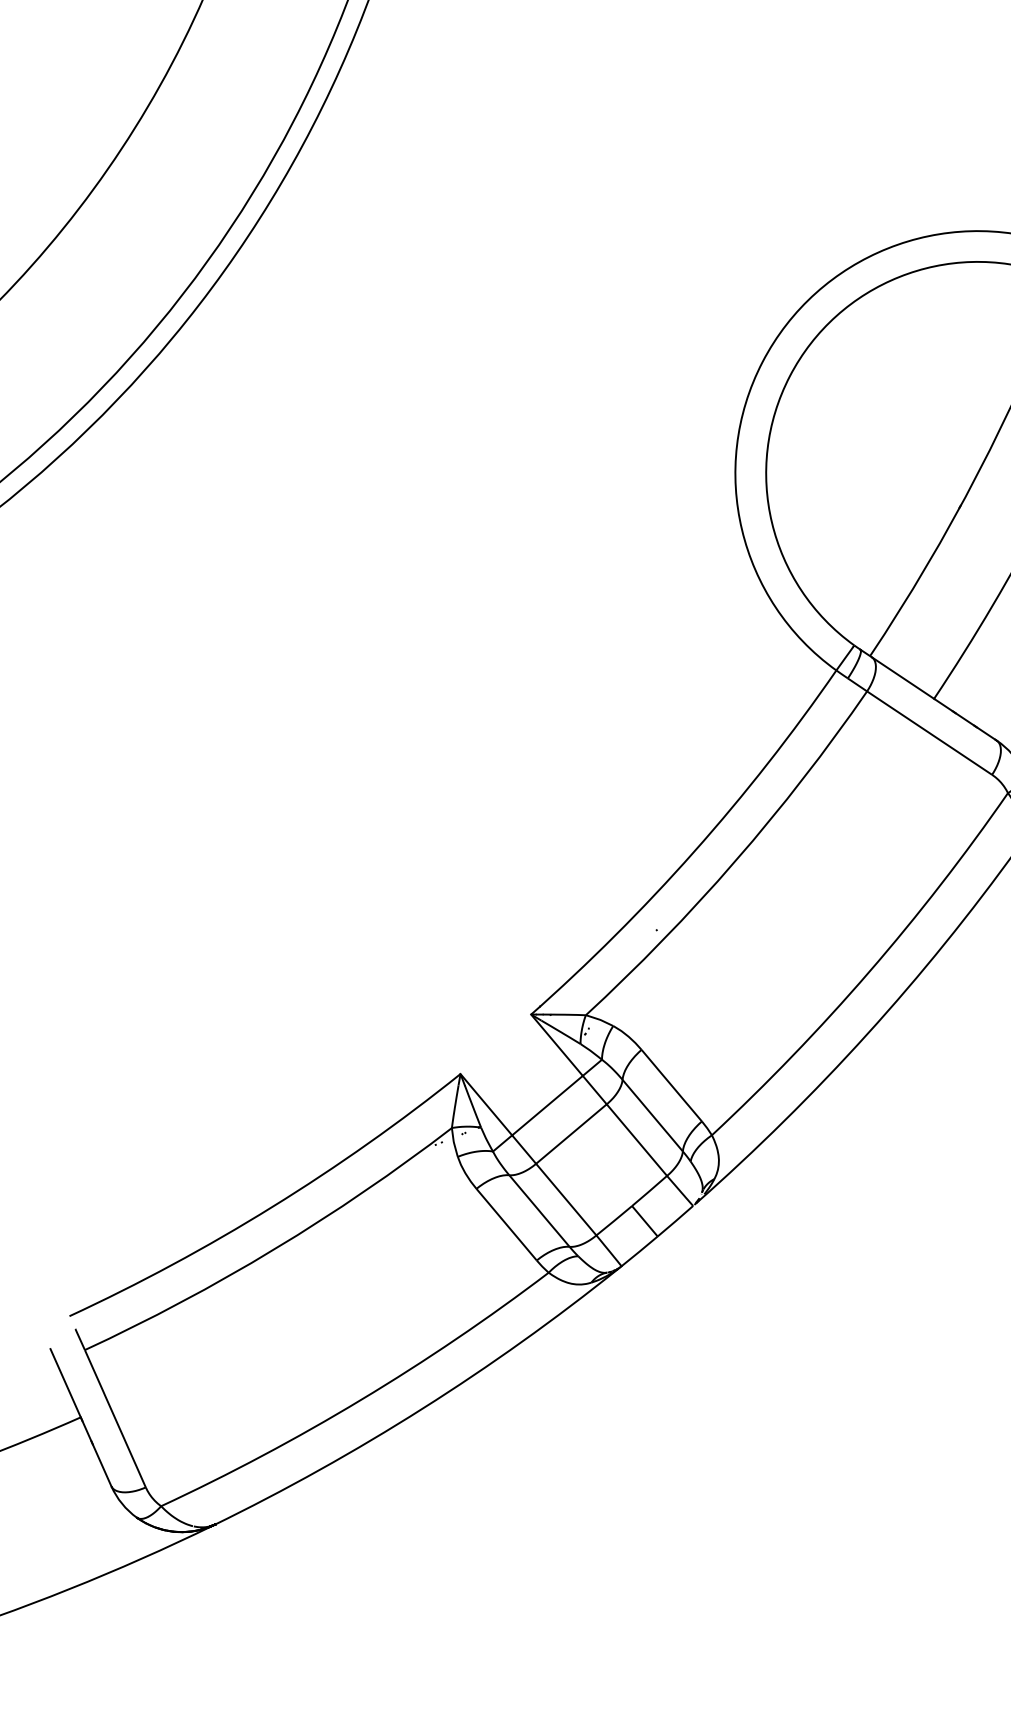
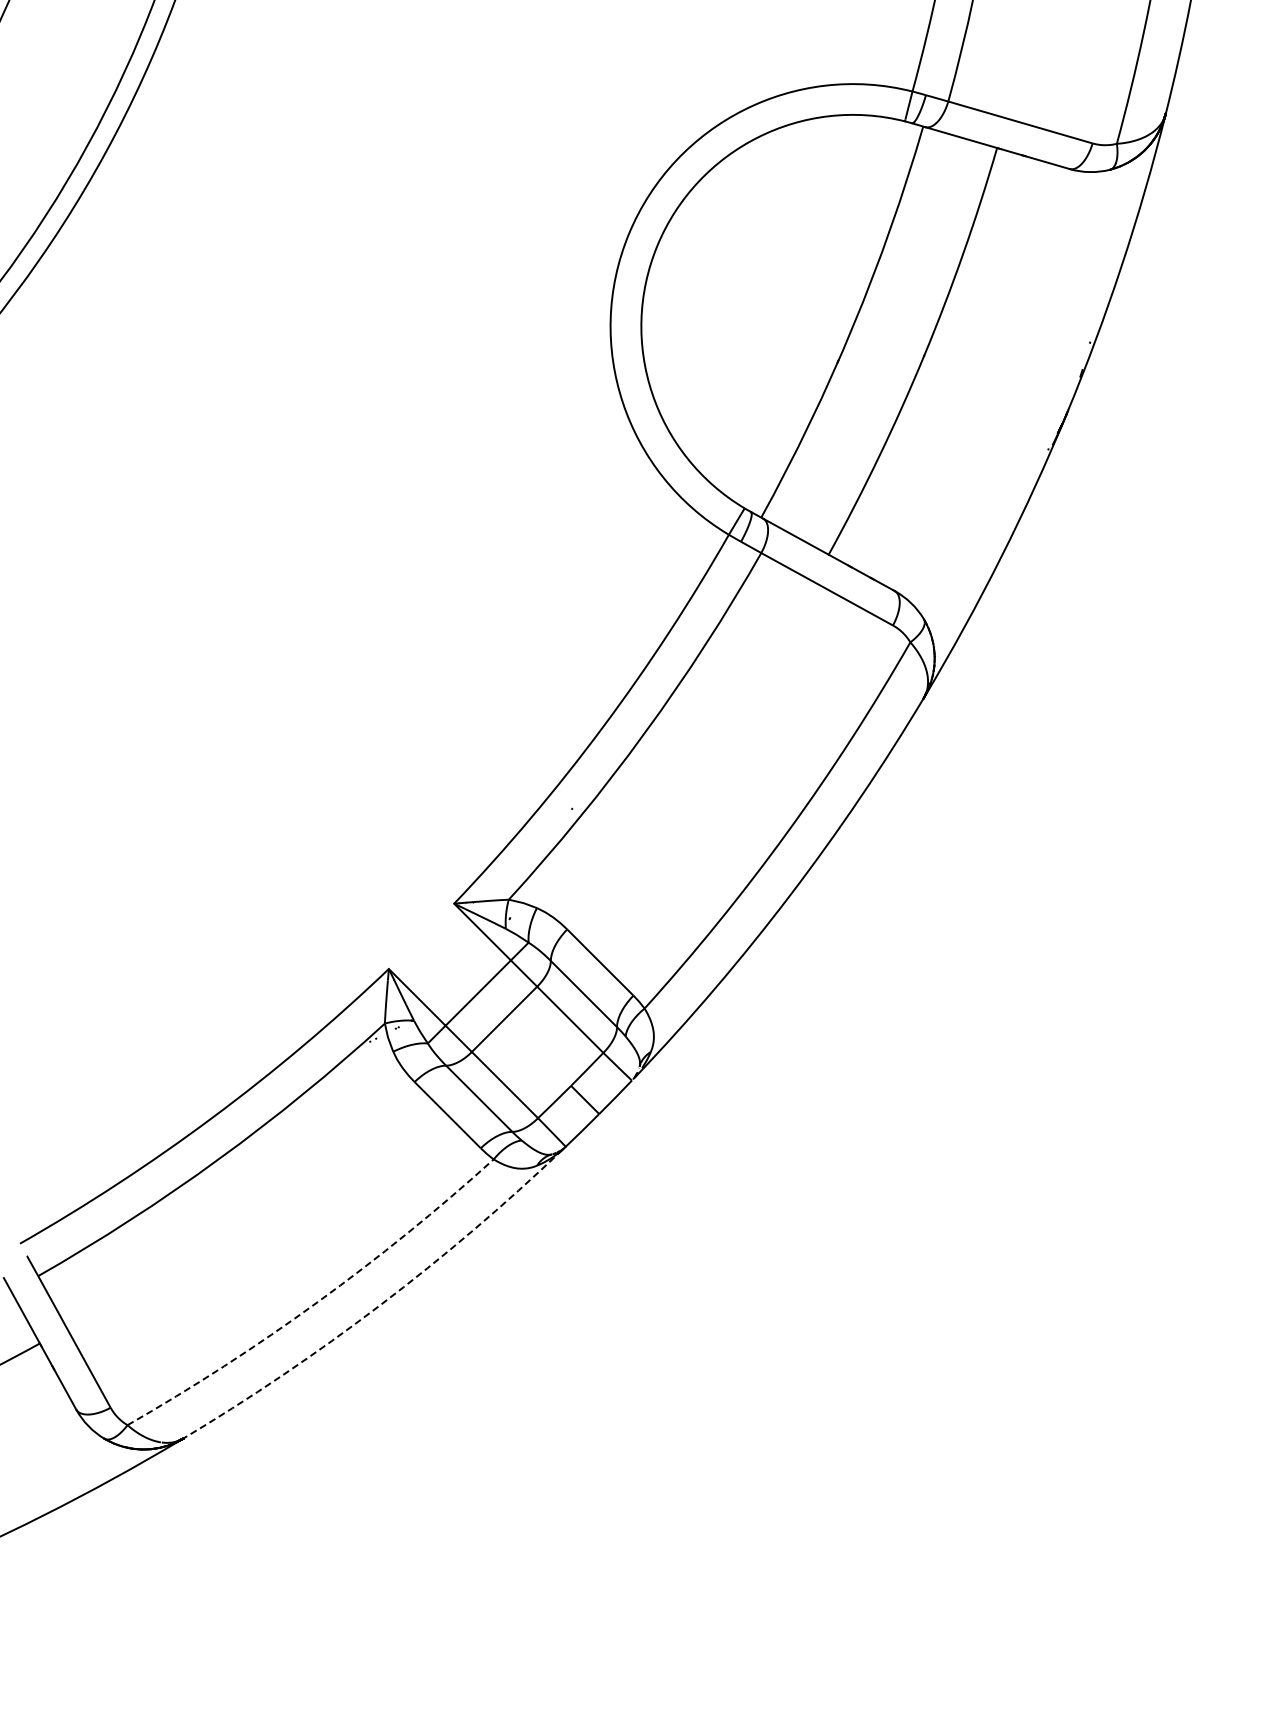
arc: (360, 1400) -> (317, 1302), solid -> dashed
arc: (422, 1408) -> (379, 1305), solid -> dashed

